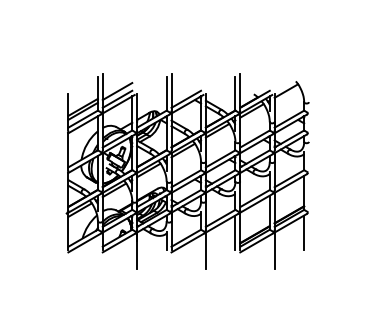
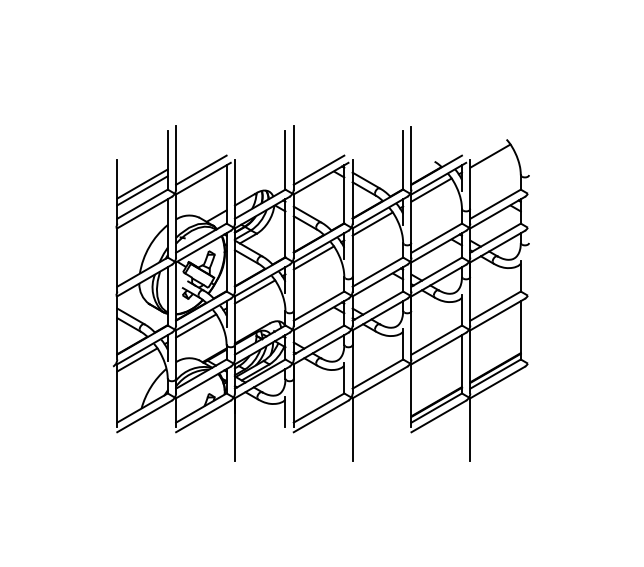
line: (117, 91) -> (201, 156), removed
line: (235, 232) -> (403, 398), removed
line: (304, 232) -> (521, 398), removed

